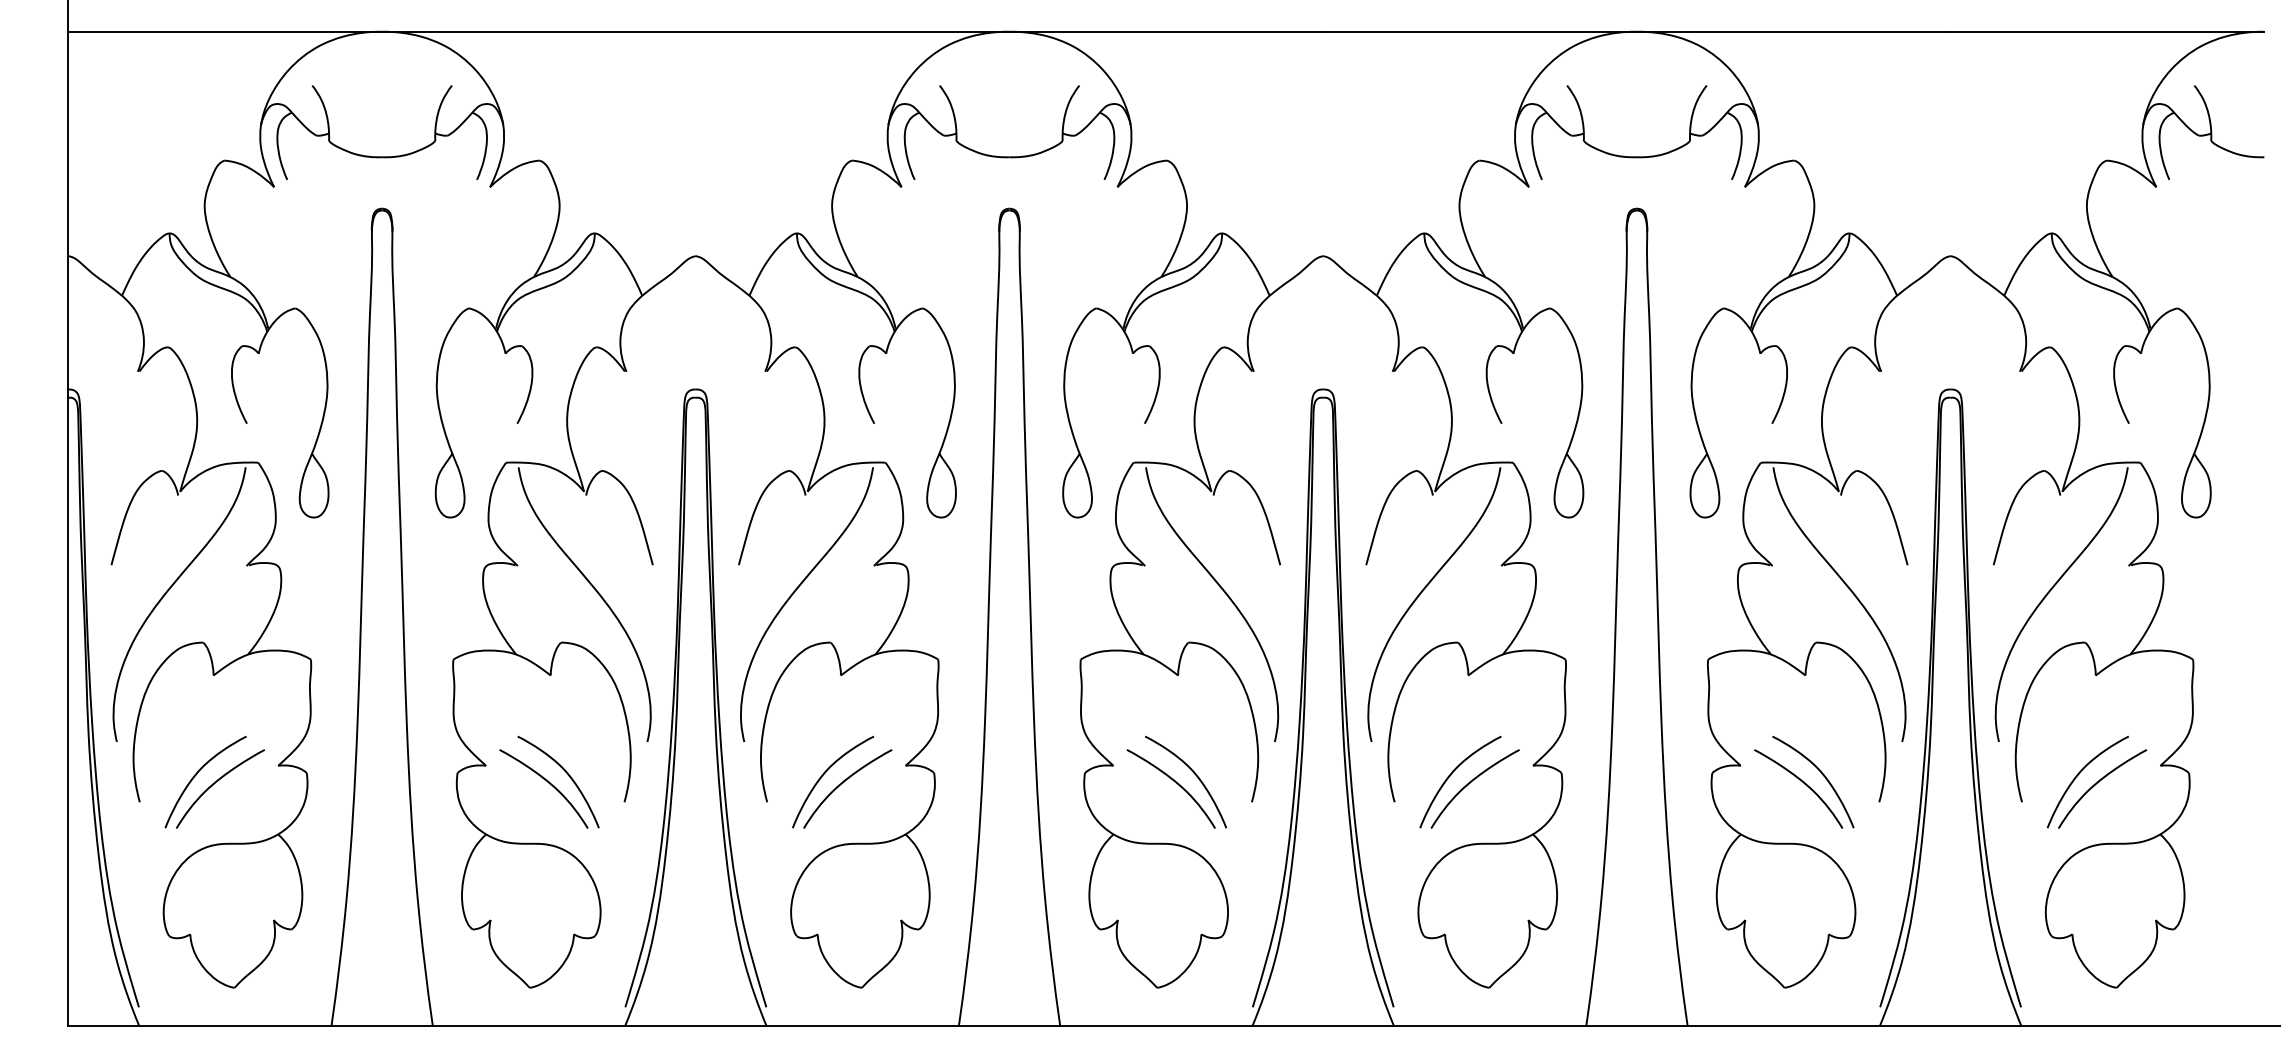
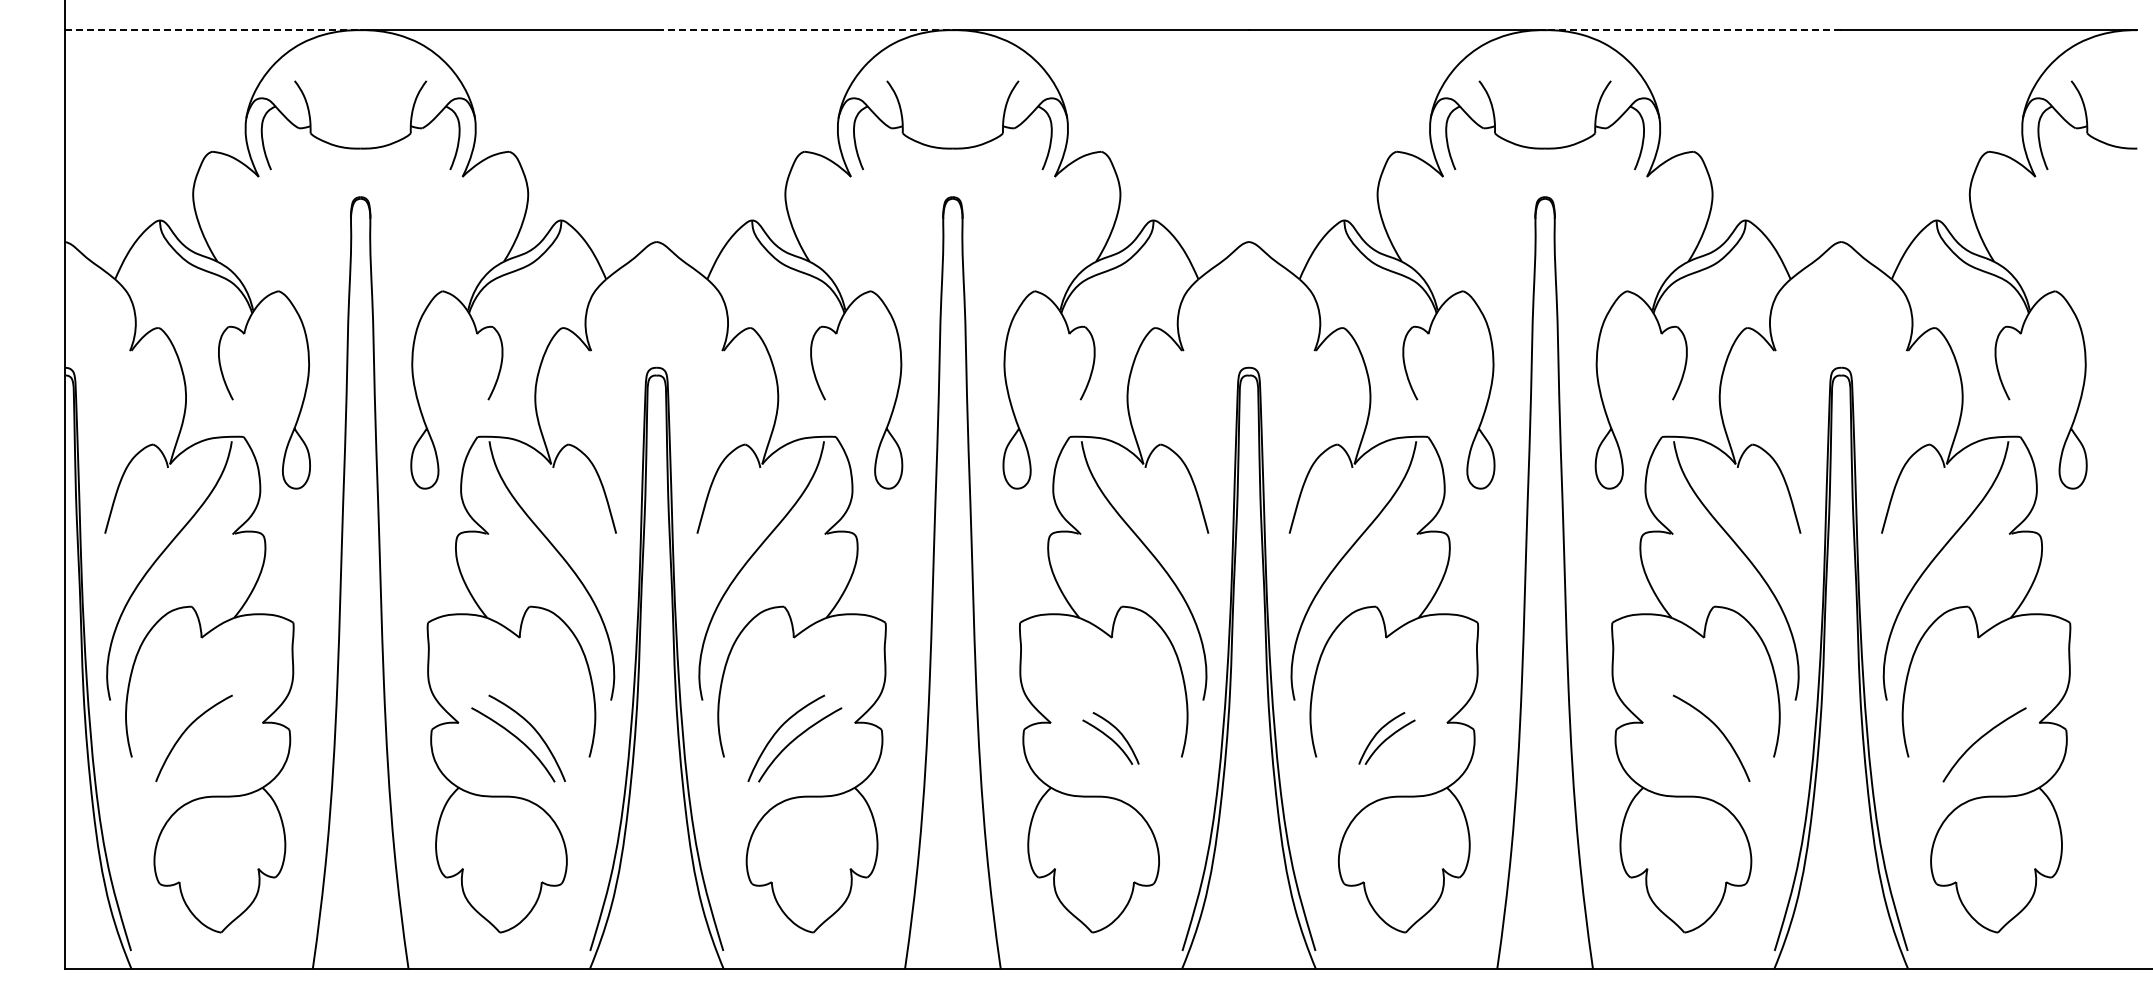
line: (226, 32) -> (213, 30), solid -> dashed
line: (853, 32) -> (805, 30), solid -> dashed
line: (1793, 32) -> (1692, 30), solid -> dashed
curve: (2080, 773) -> (1963, 730), removed
curve: (217, 782) -> (205, 738), removed
part: (1176, 782) -> (1110, 738), size x0.6
part: (1468, 782) -> (1386, 738), size x0.6
curve: (1802, 783) -> (1701, 739), removed

